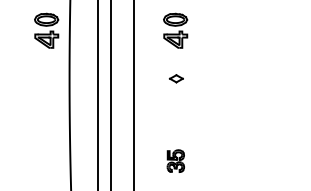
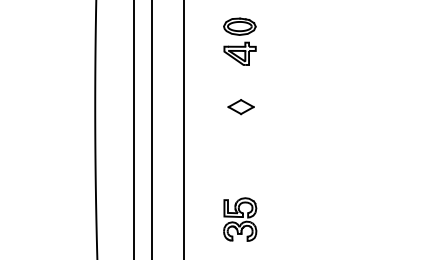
part: (46, 30) -> (63, 41), removed
part: (176, 79) -> (240, 107), size x1.43
part: (176, 161) -> (240, 219), size x1.43

